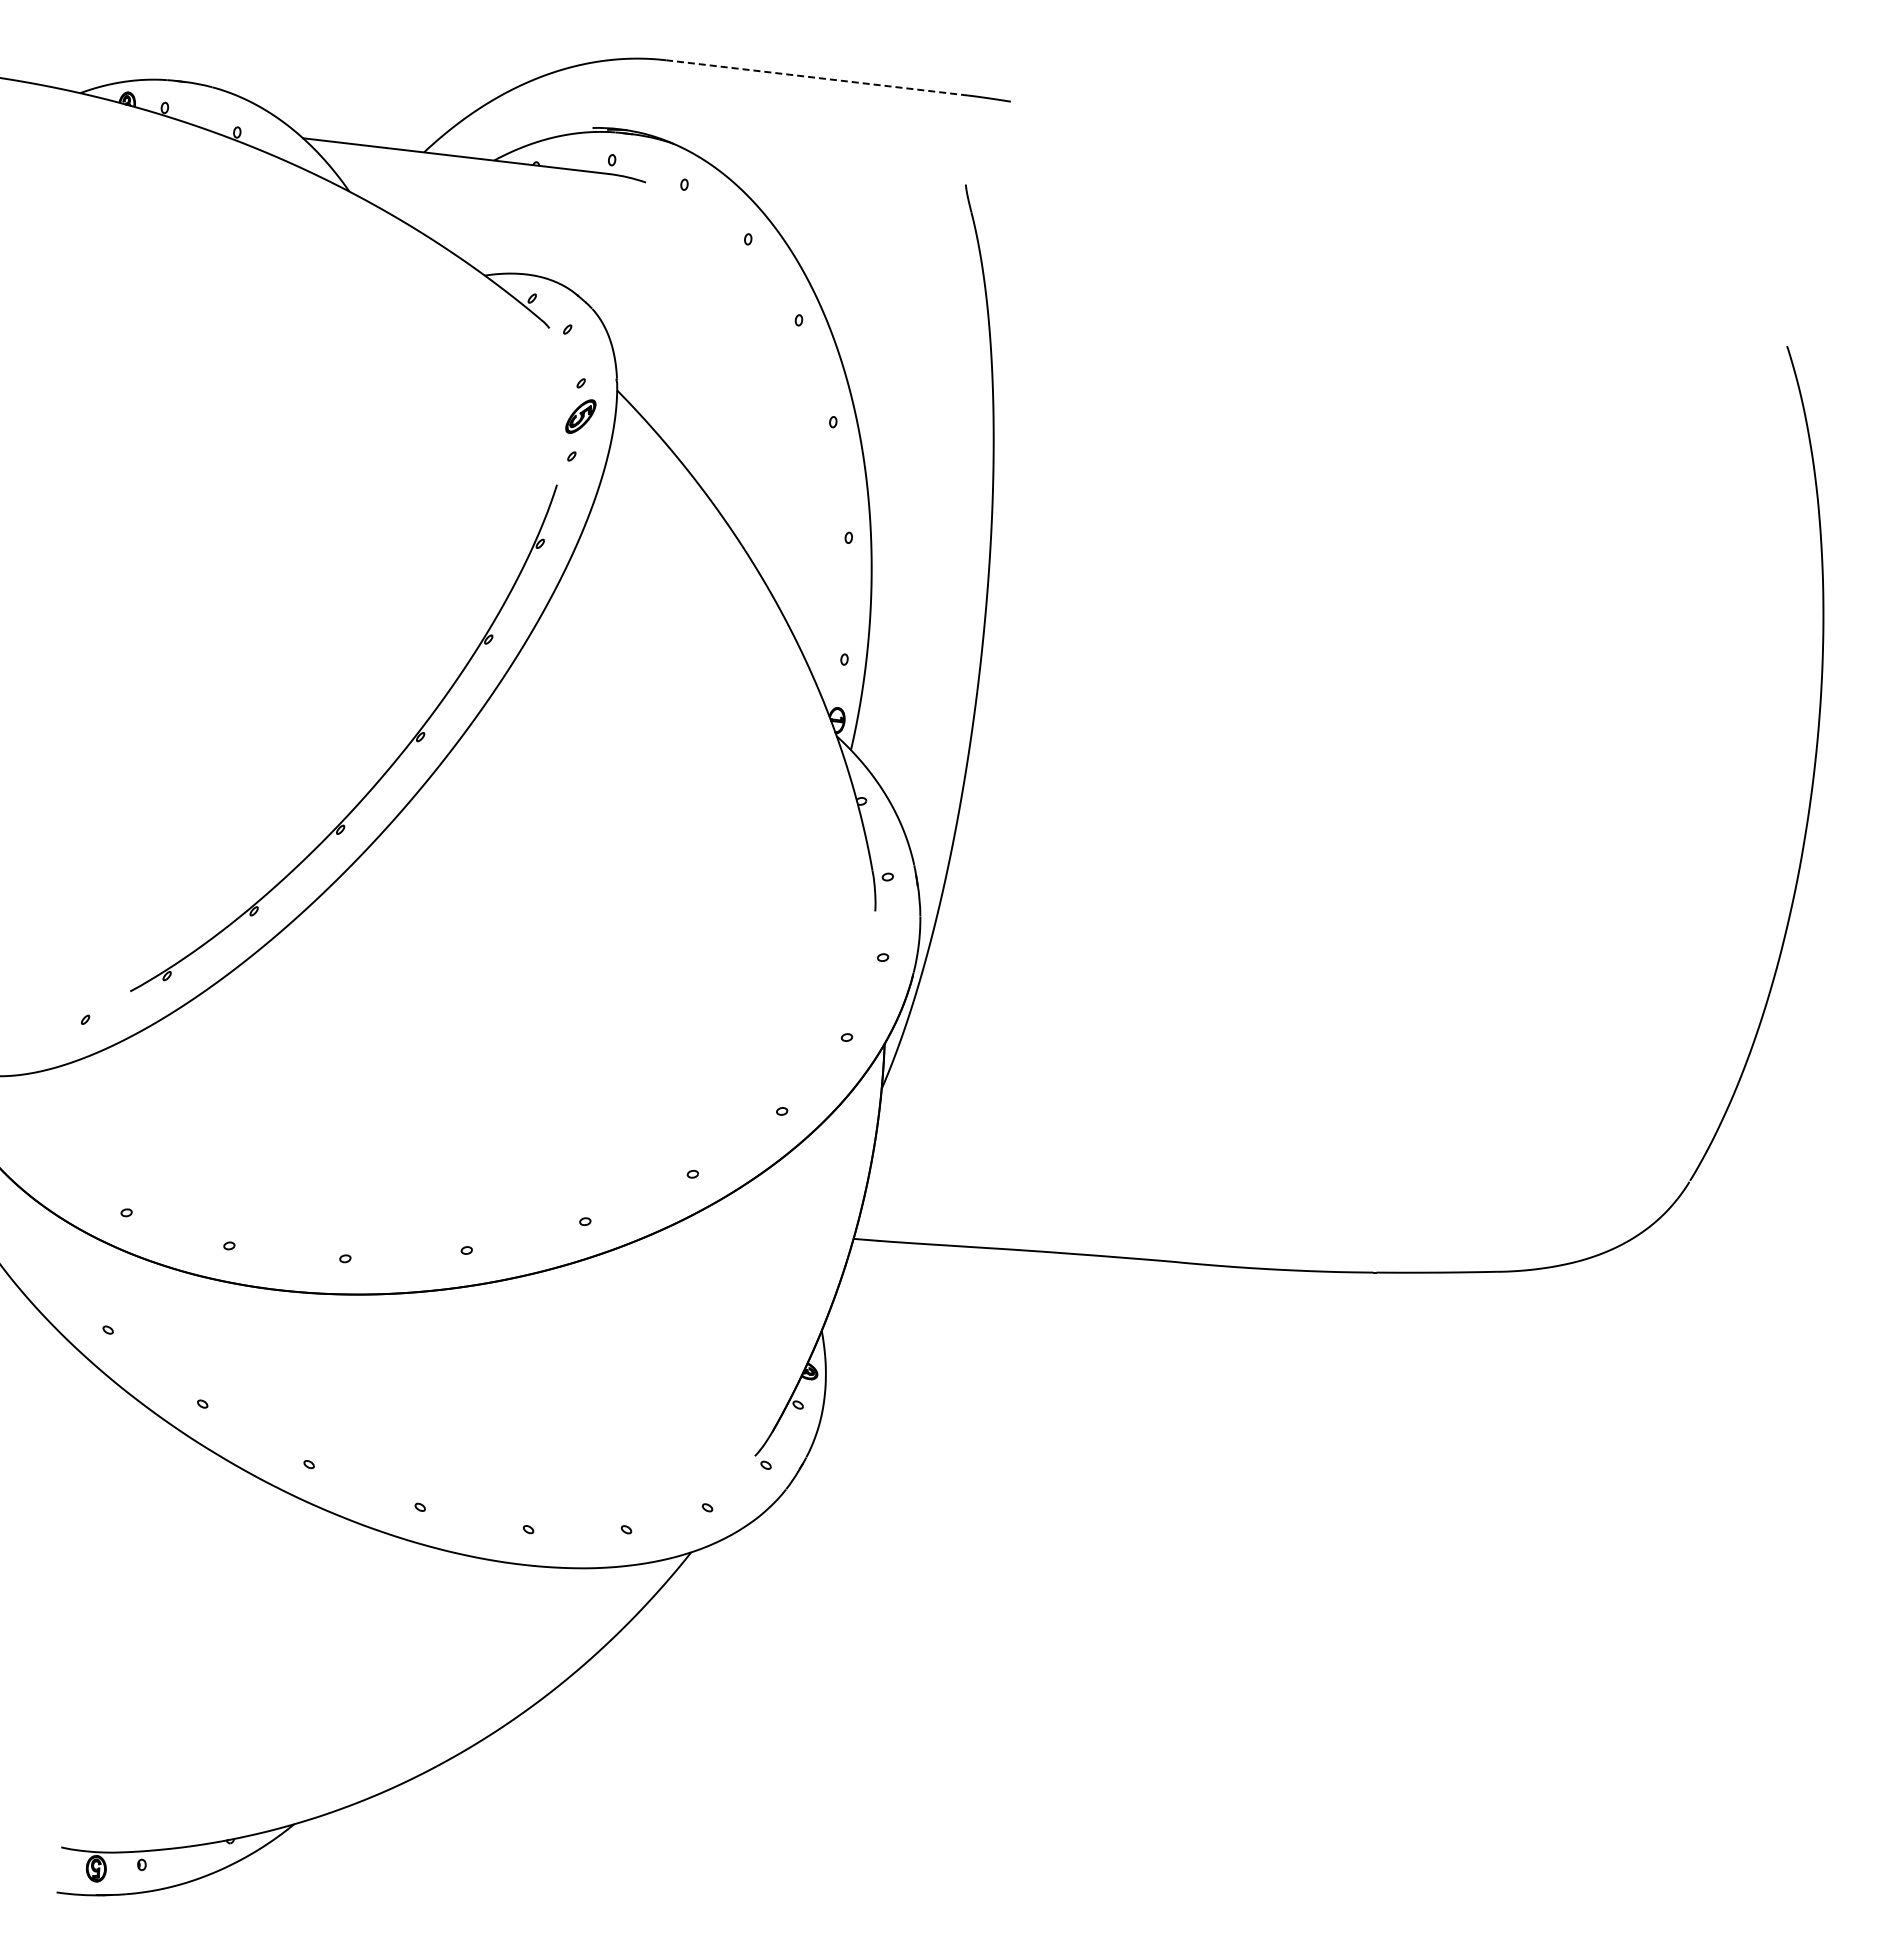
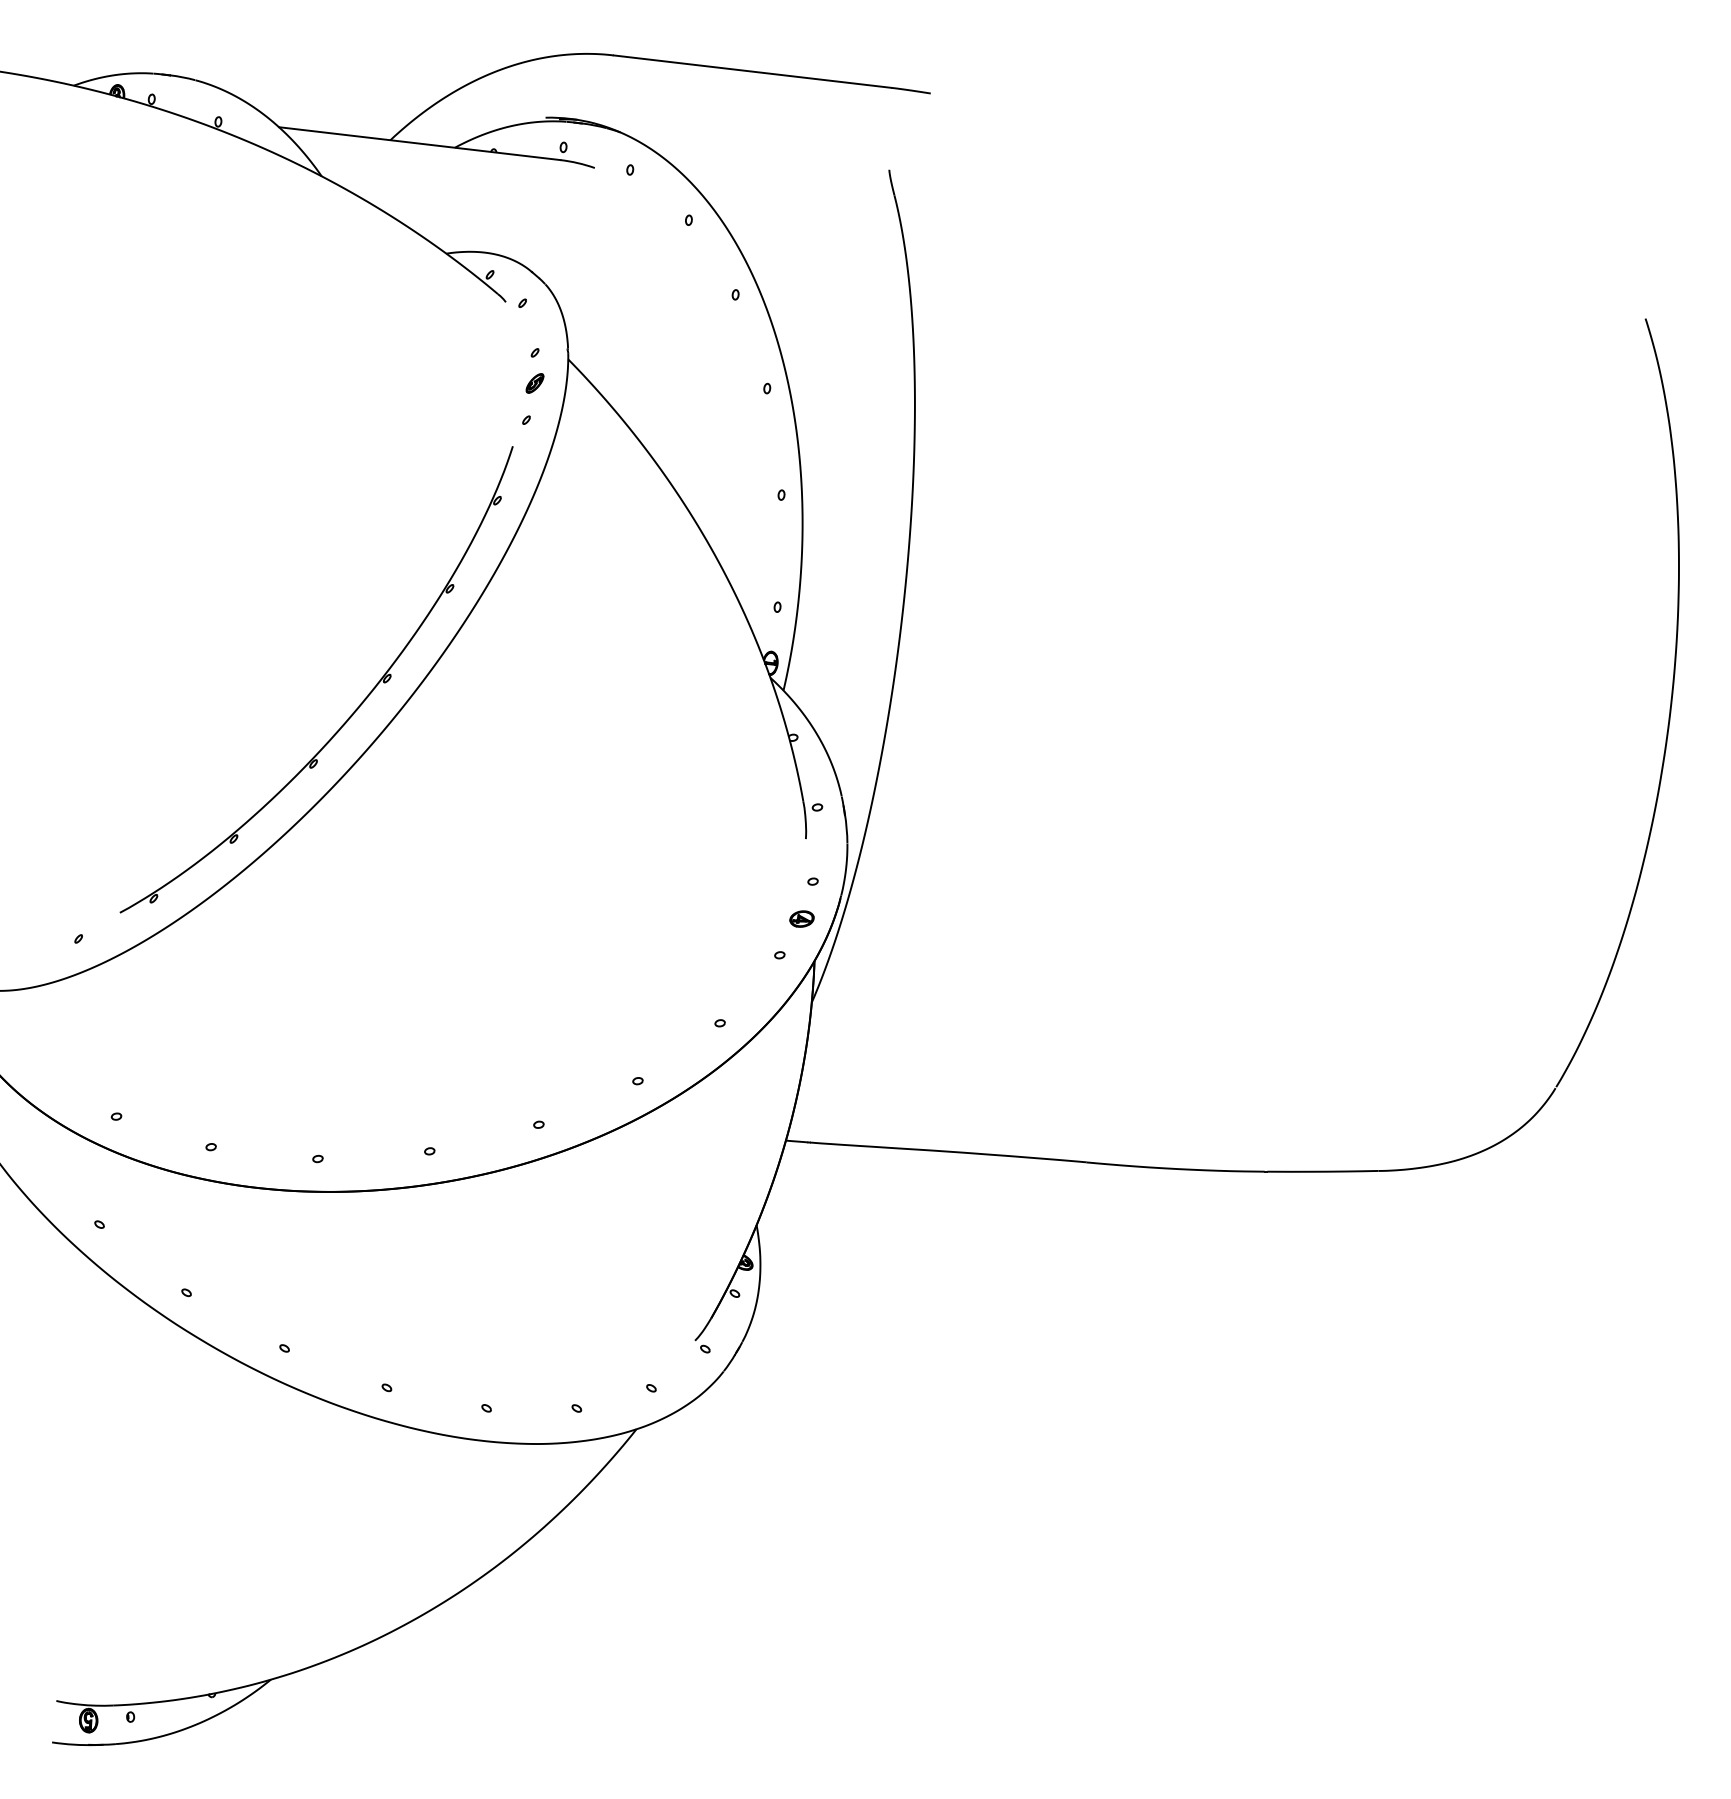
line: (817, 77) -> (752, 71), dashed -> solid
part: (581, 416) -> (535, 383), size x0.62
part: (870, 997) -> (801, 918), added

